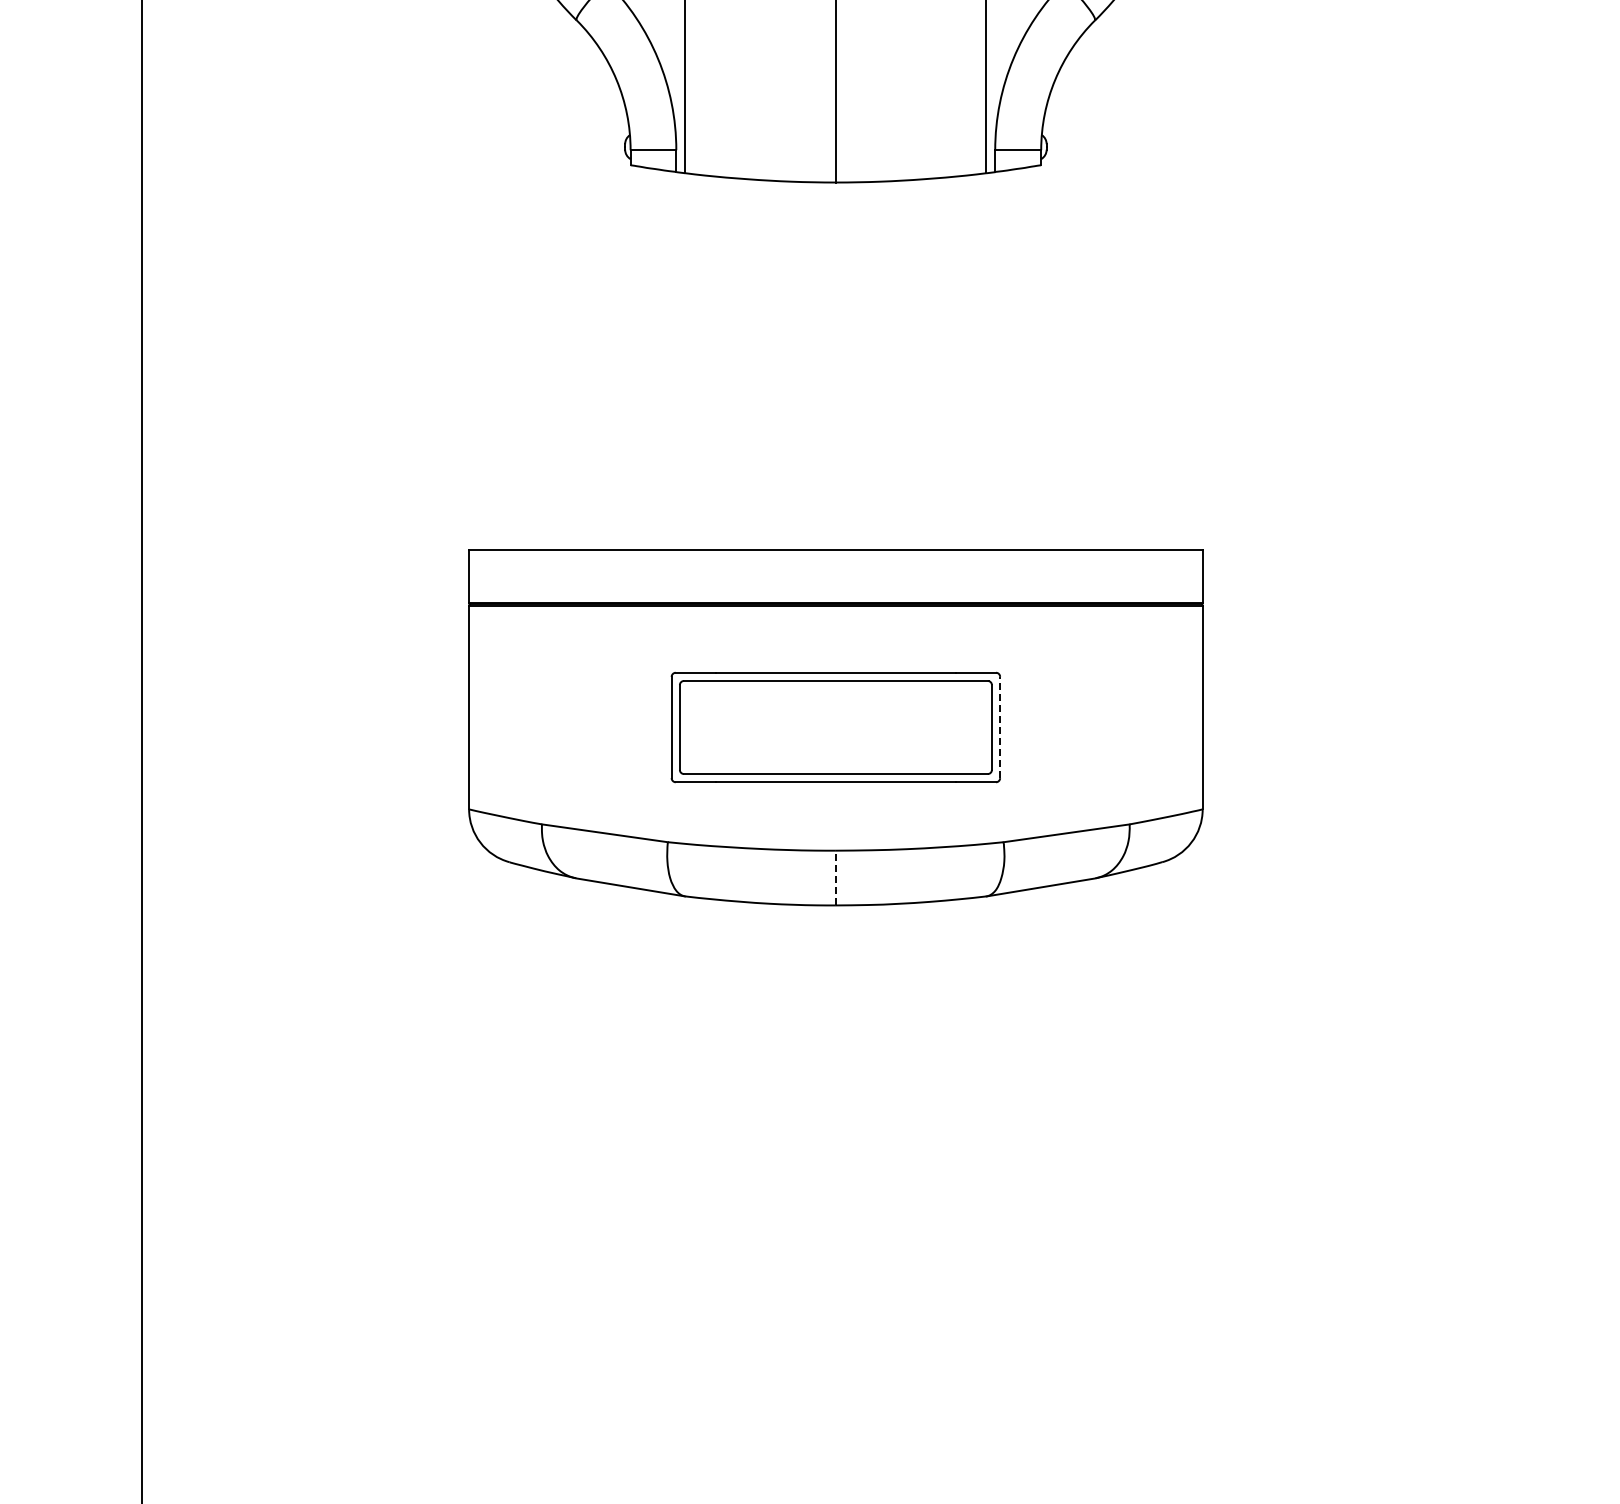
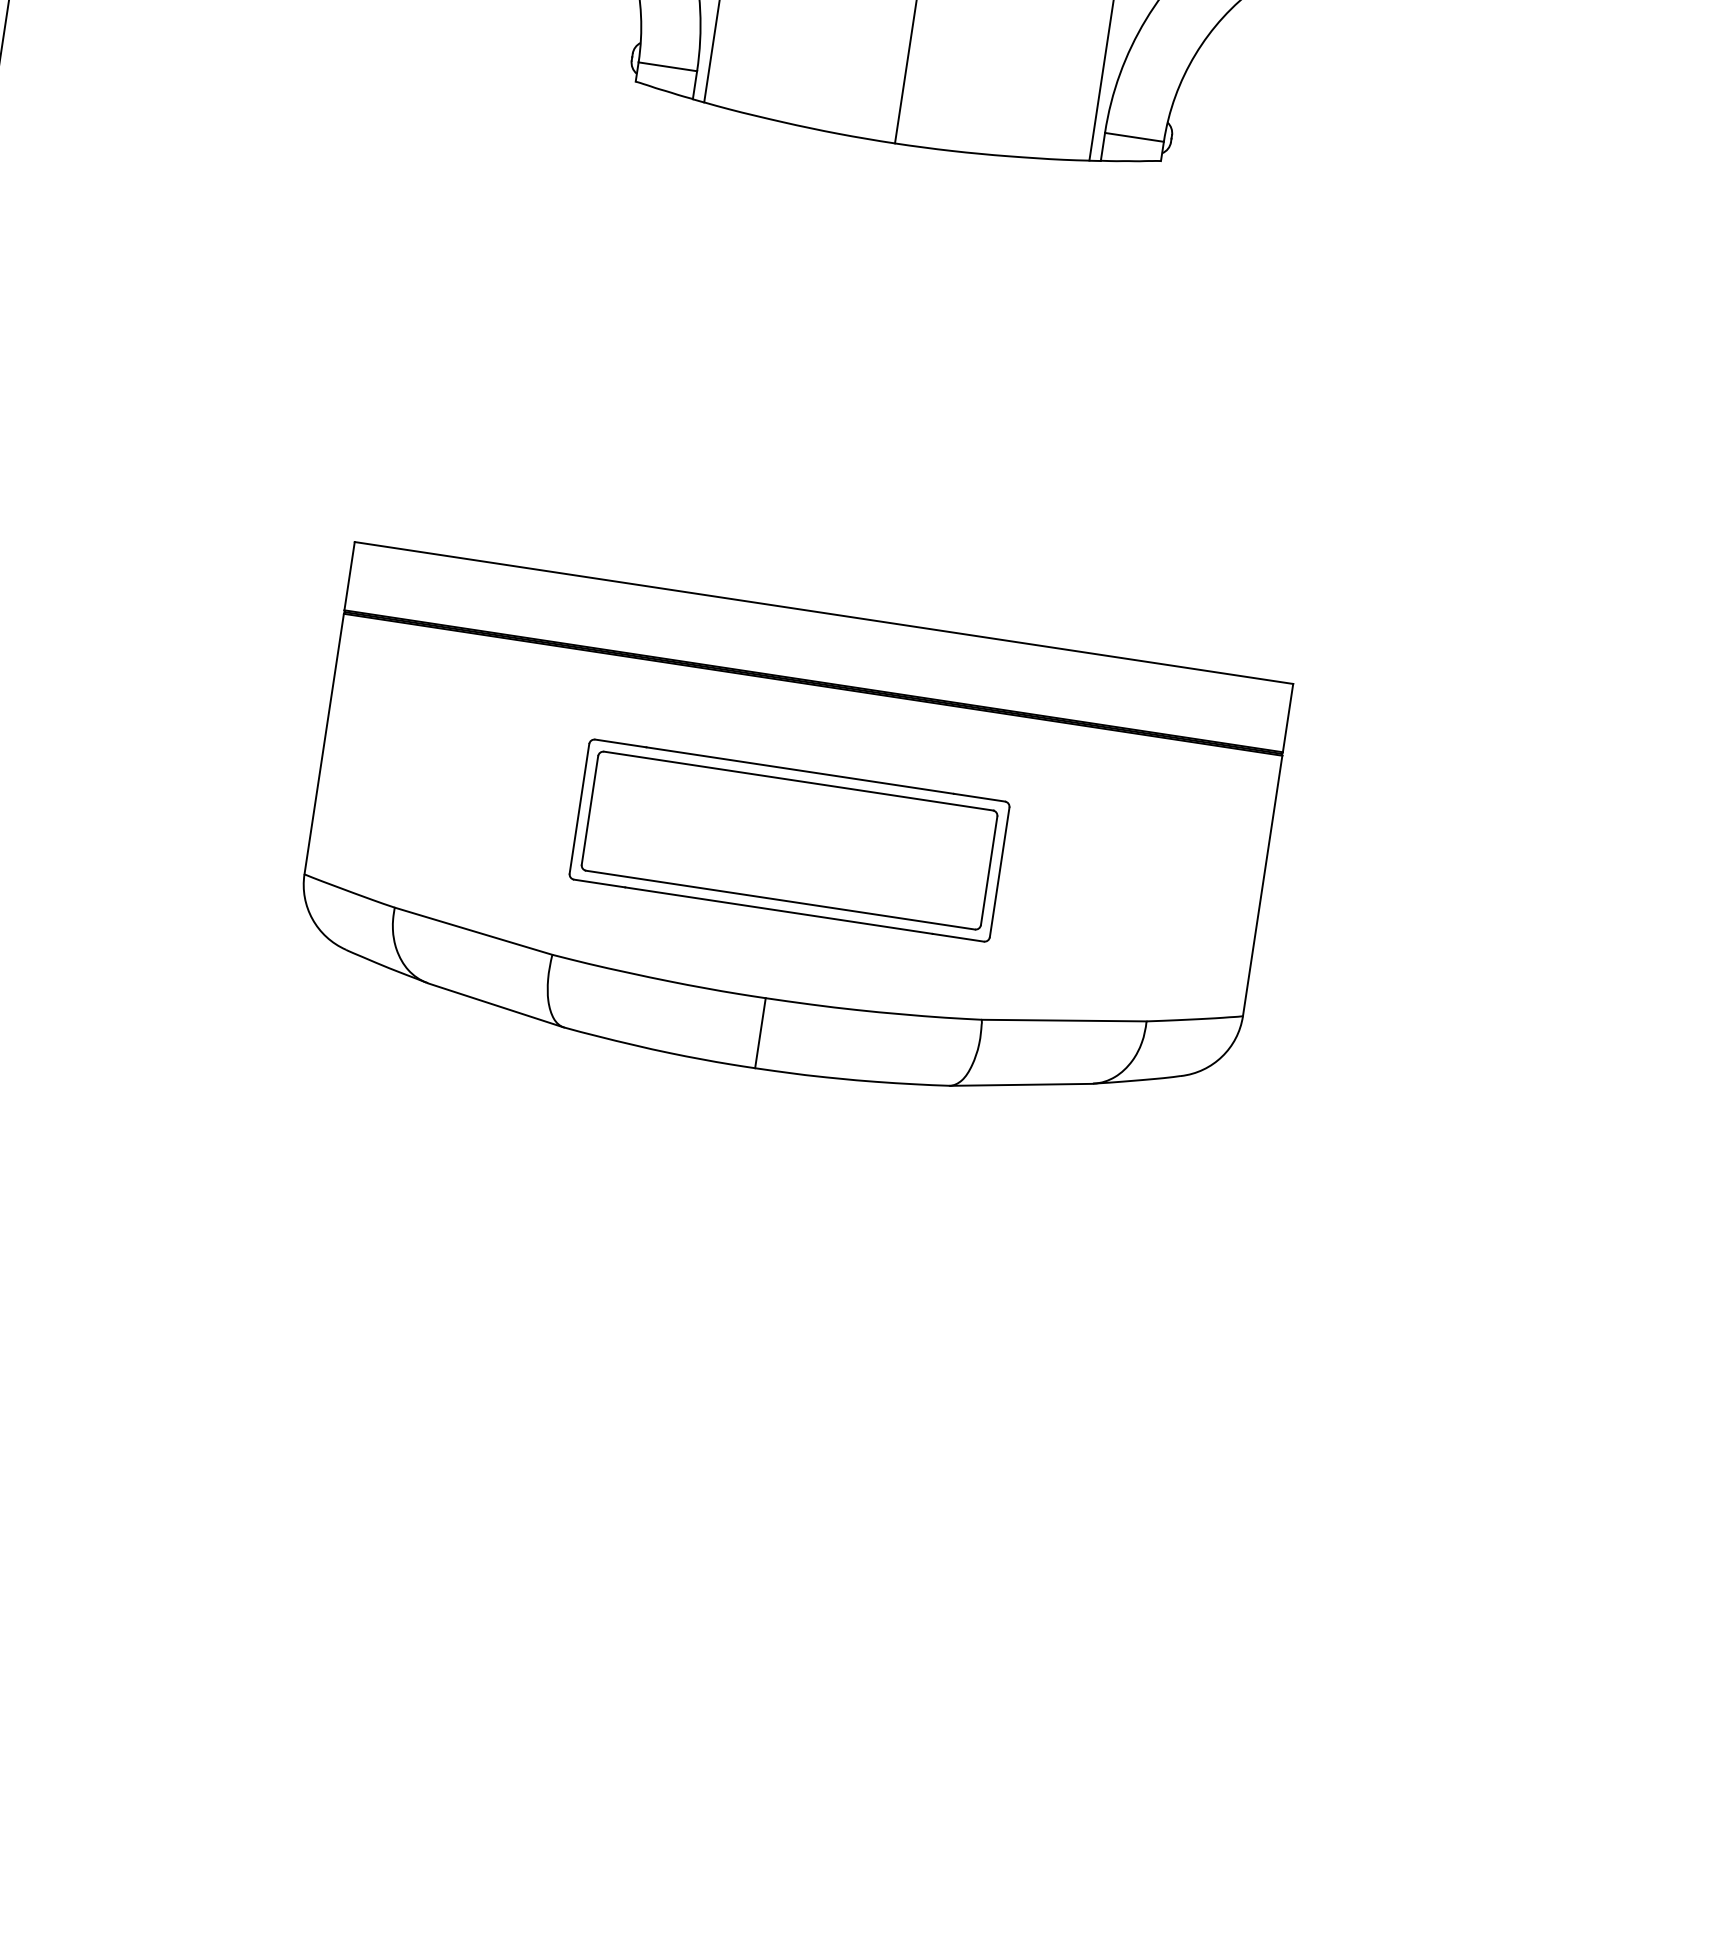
line: (1000, 727) -> (1000, 872), dashed -> solid
line: (835, 877) -> (760, 1032), dashed -> solid

